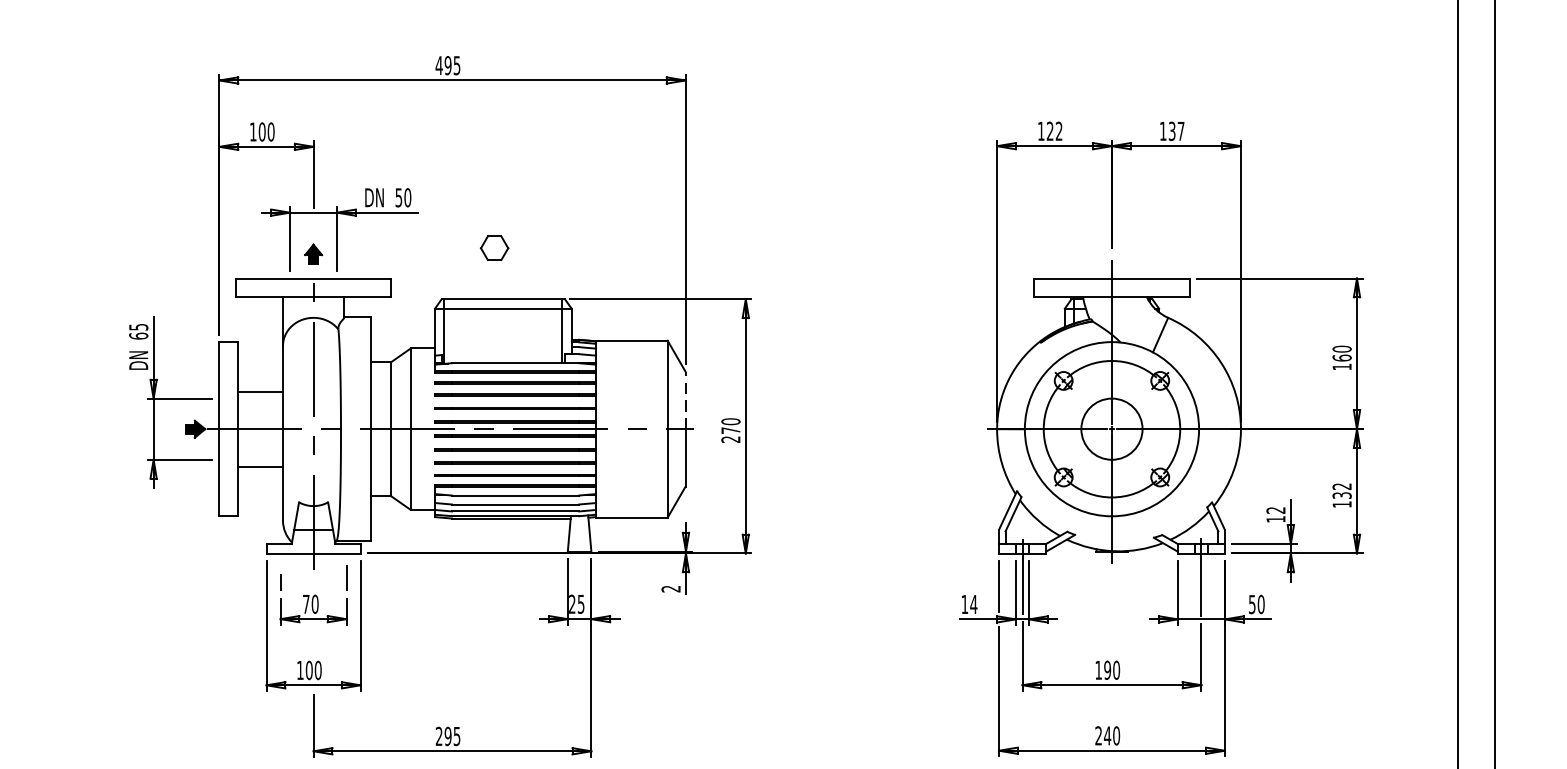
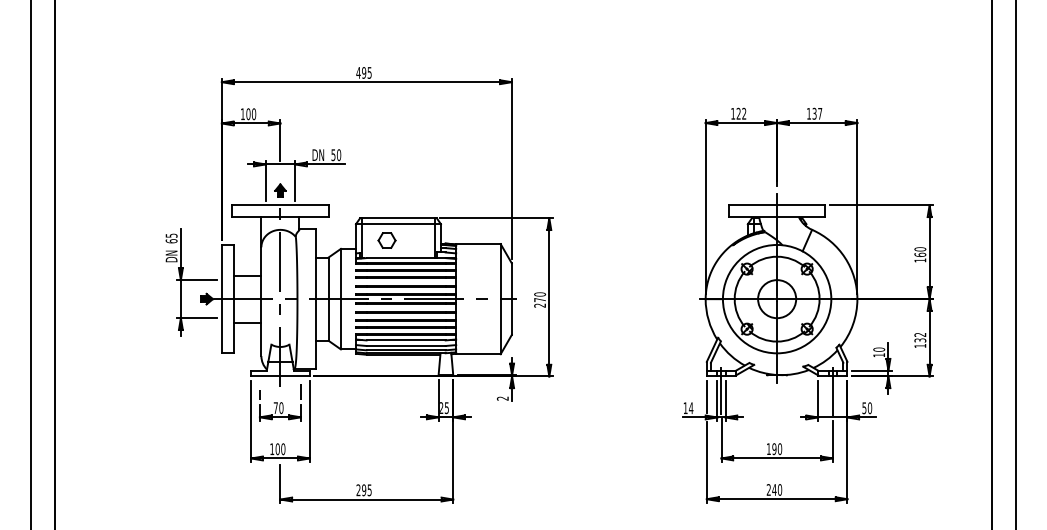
part: (493, 248) -> (386, 240), moved
line: (685, 400) -> (511, 281), dashed -> solid
text: (1276, 510) -> (879, 349), 12 -> 10

